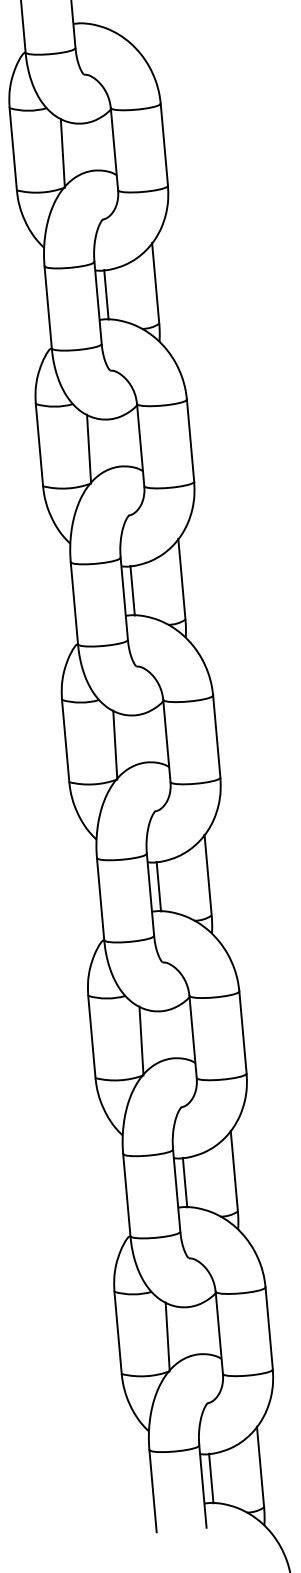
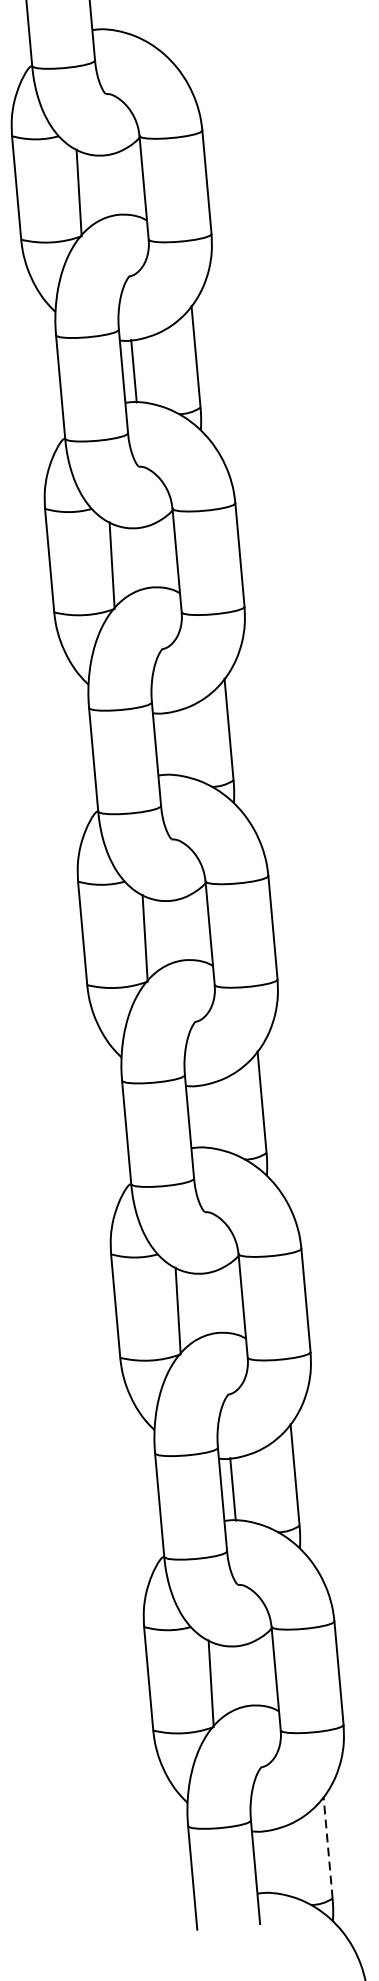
line: (132, 590) -> (166, 743), removed
line: (158, 886) -> (199, 1116), removed
line: (260, 1466) -> (328, 1846), solid -> dashed
line: (211, 1478) -> (266, 1862), removed

